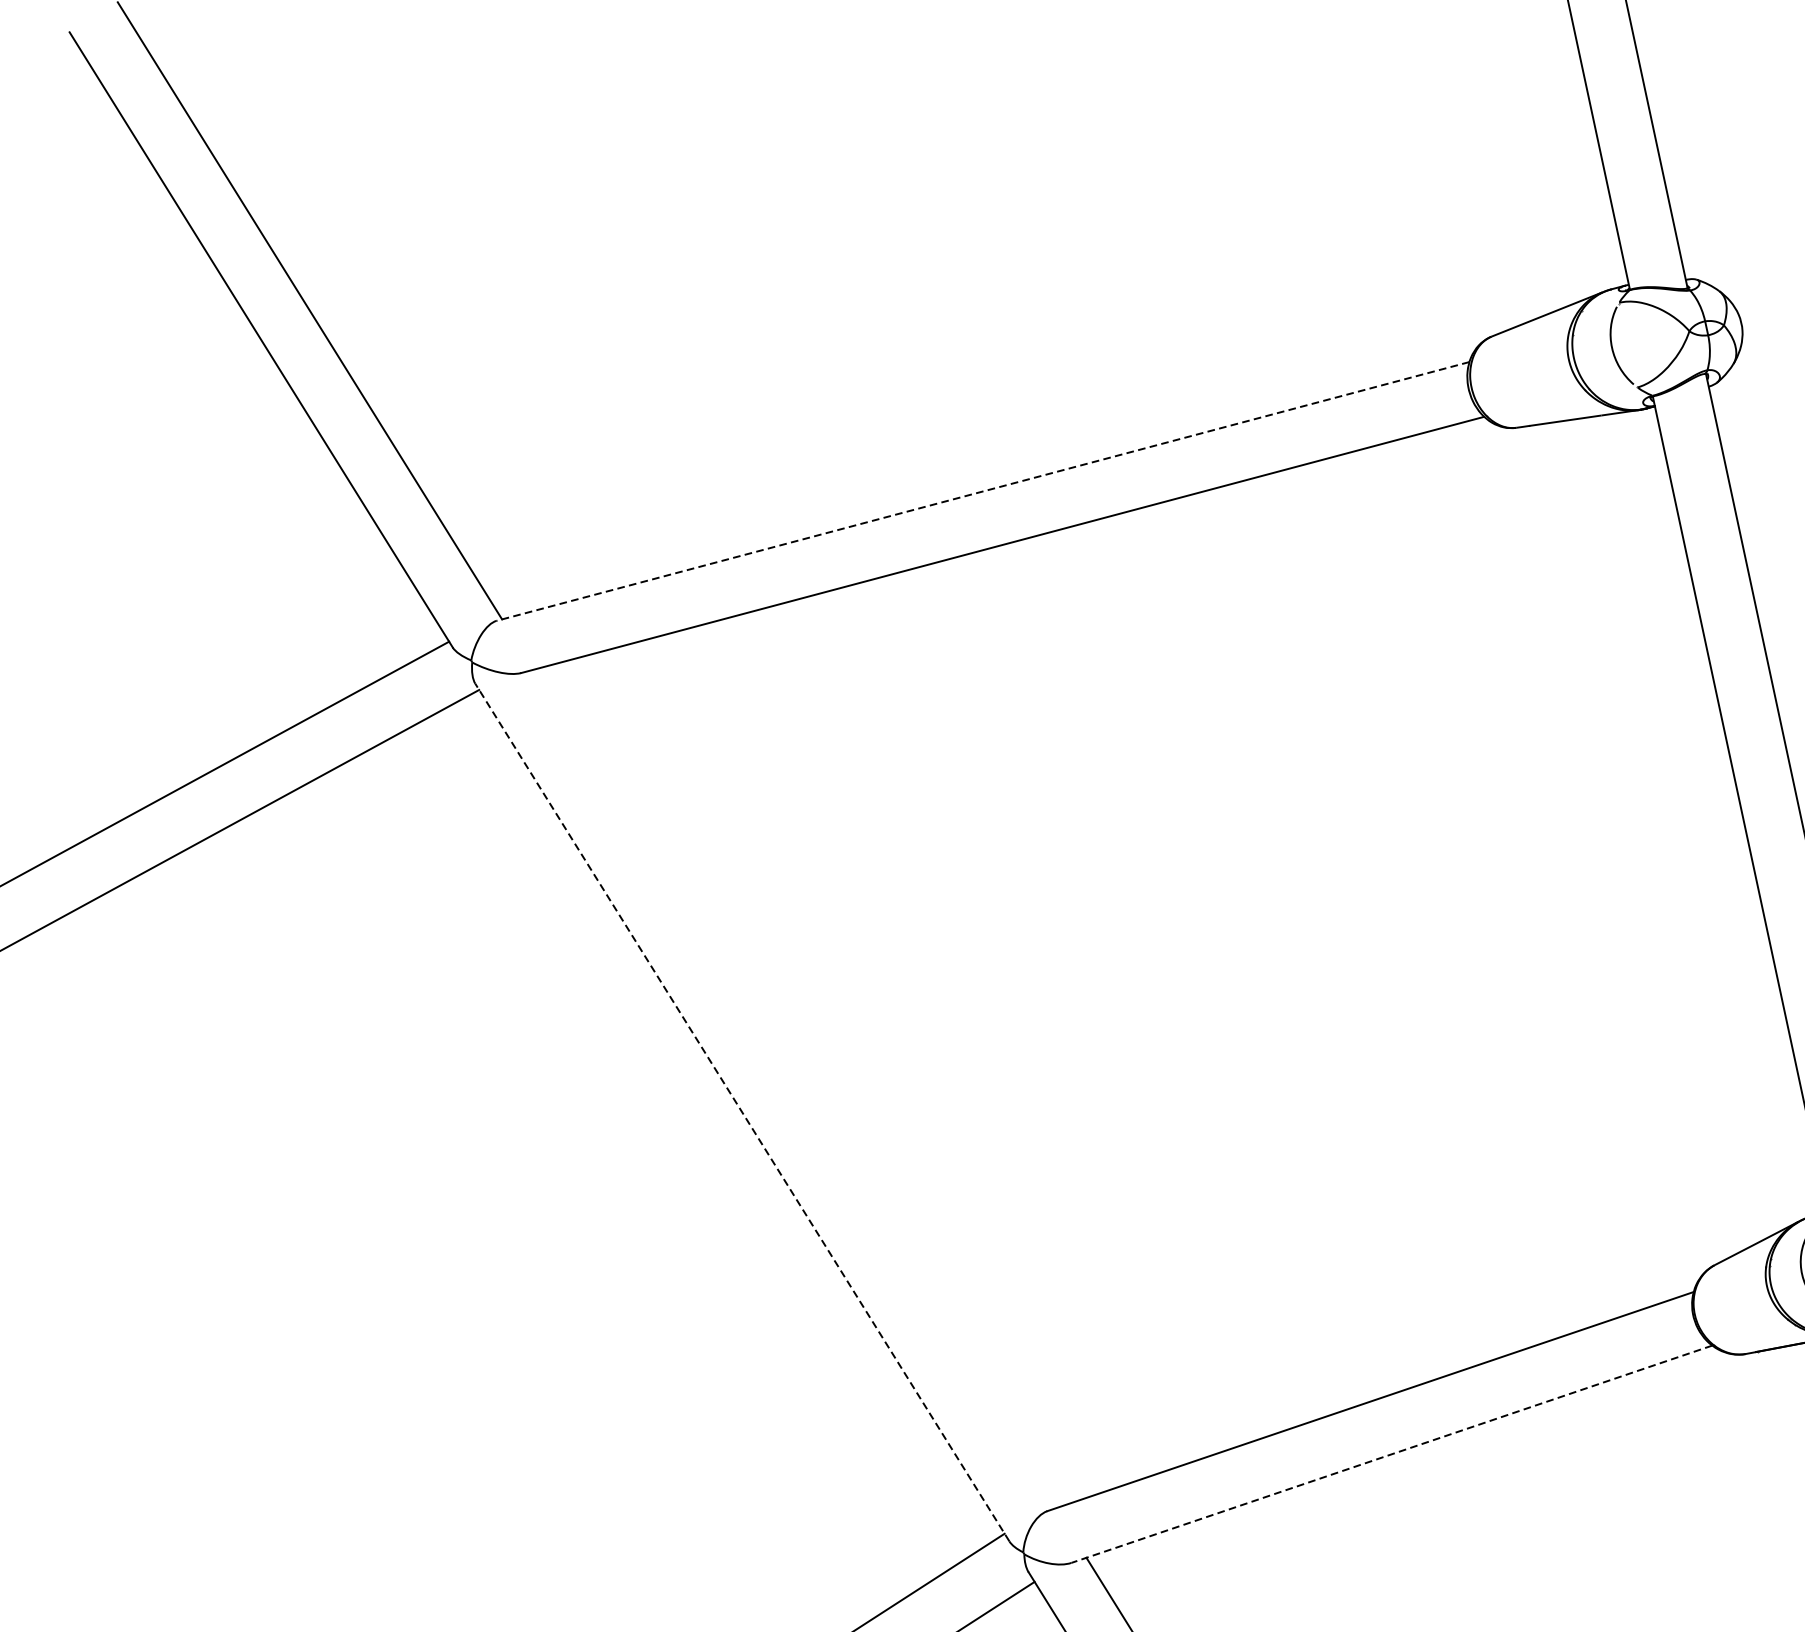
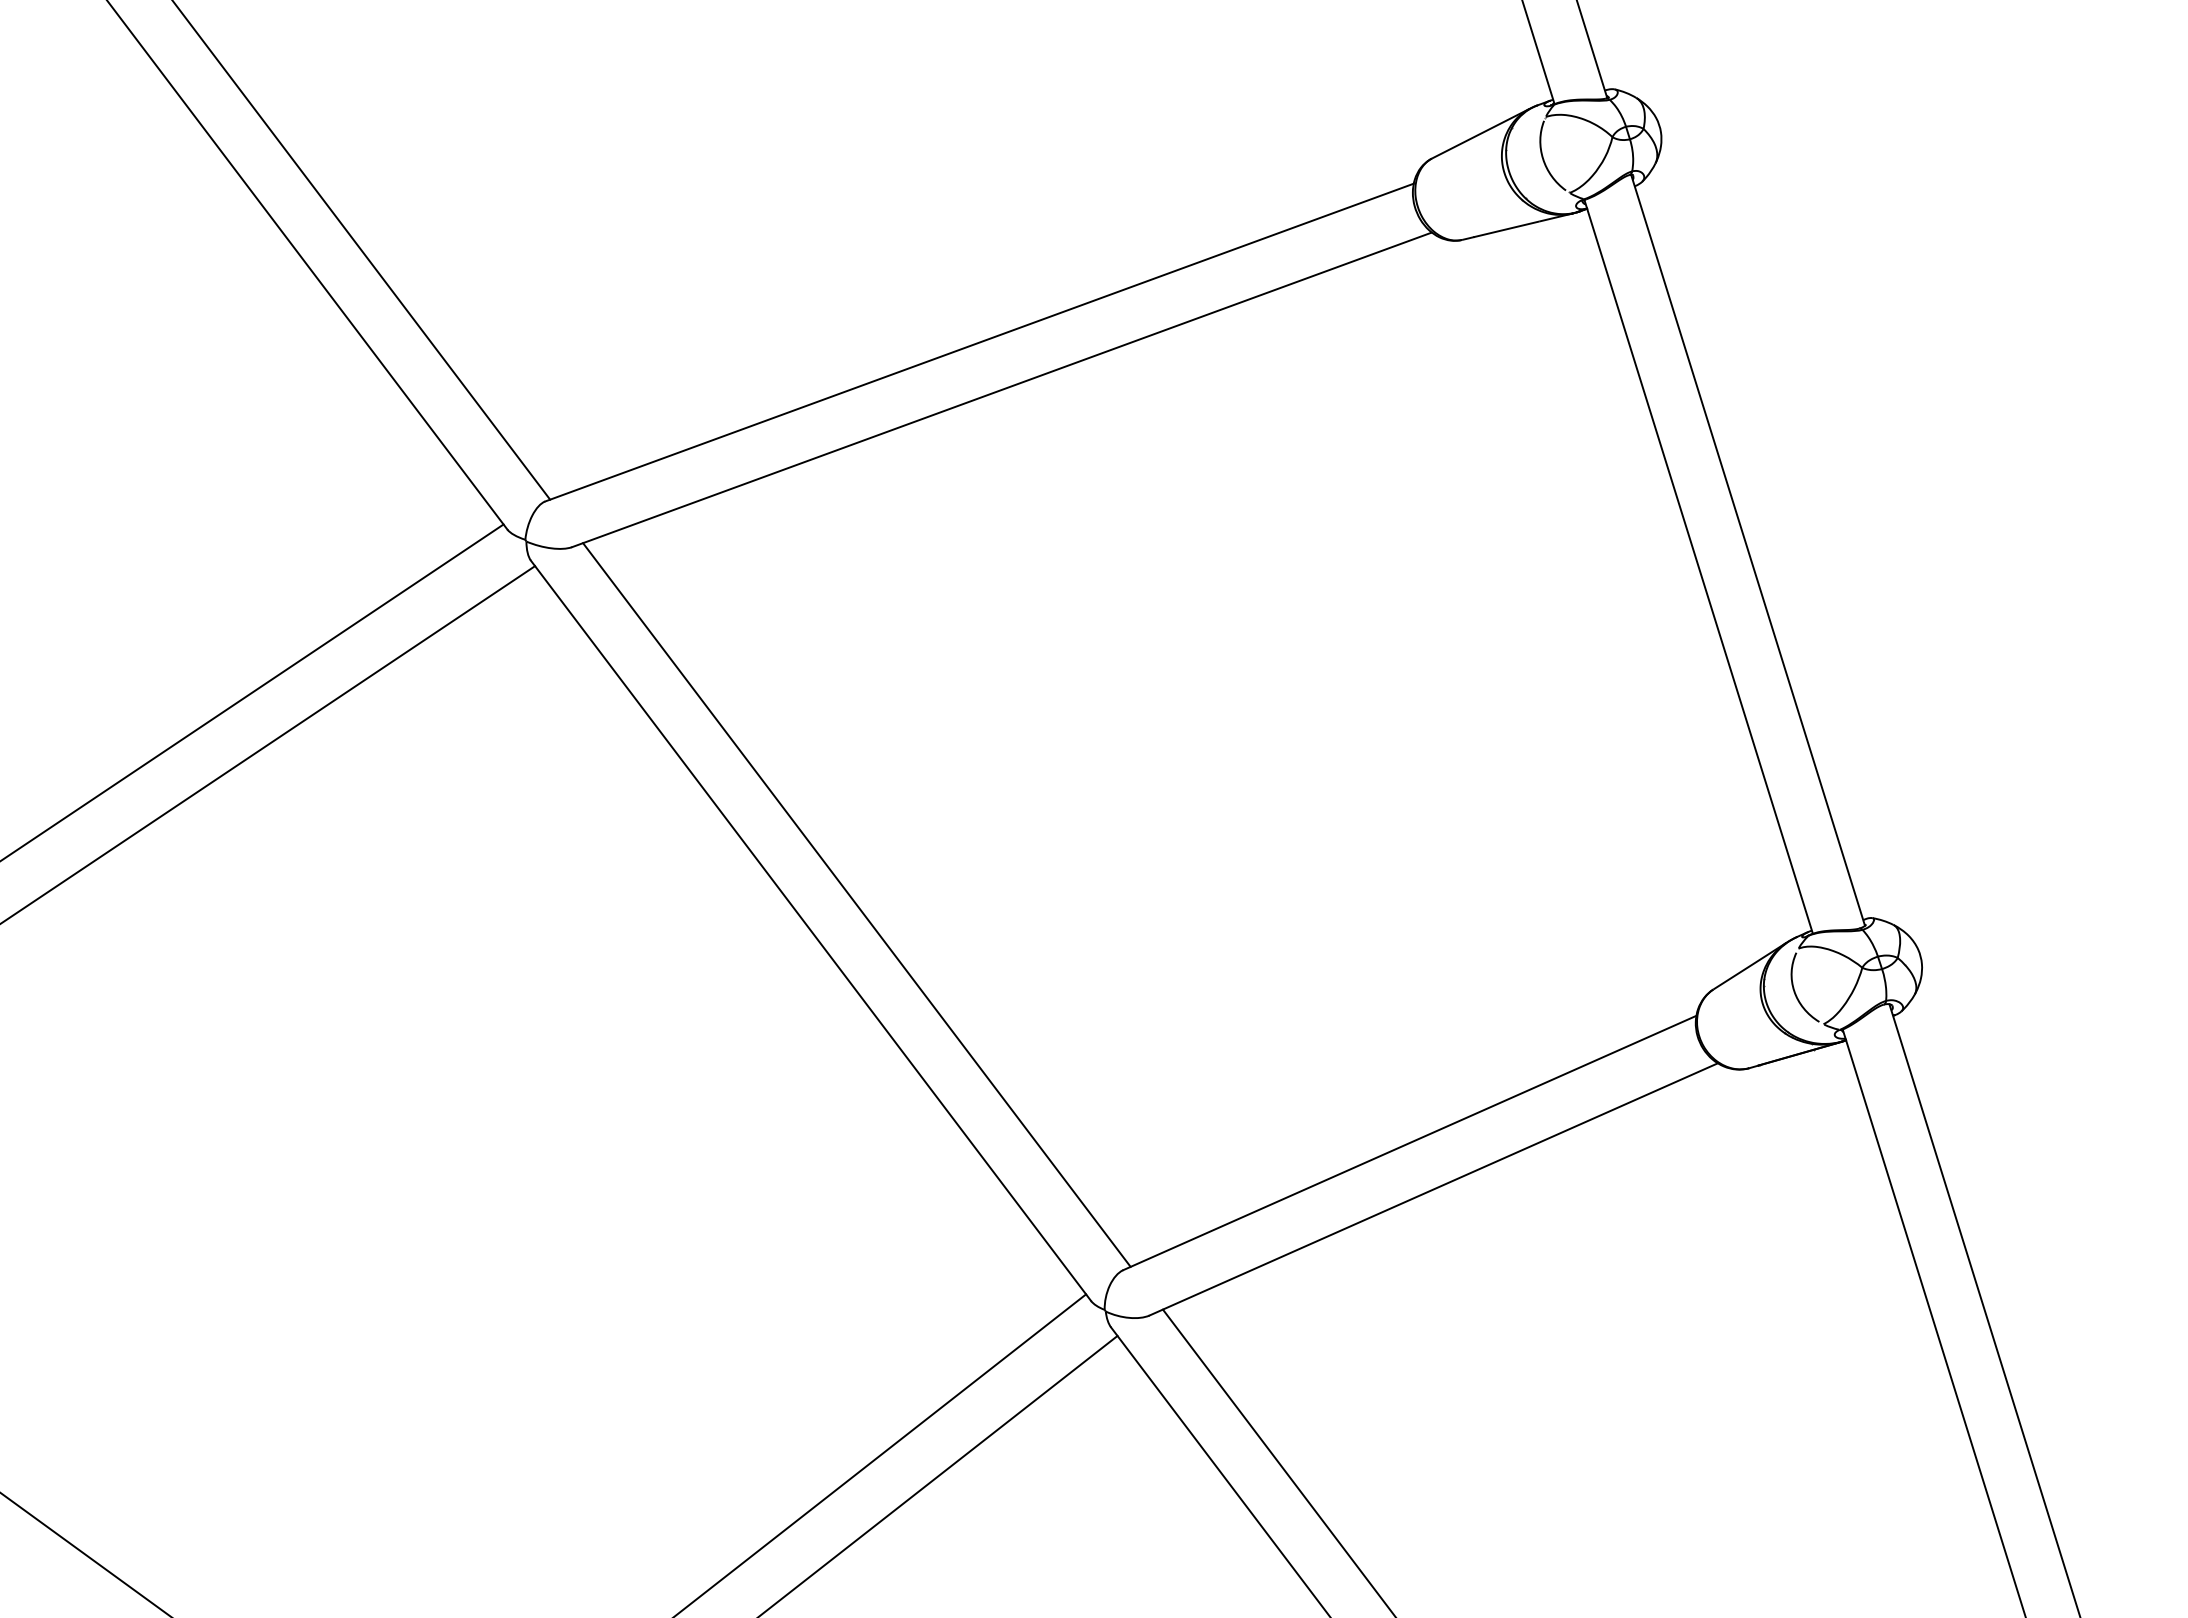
line: (981, 491) -> (978, 342), dashed -> solid
line: (794, 1088) -> (856, 904), added
line: (741, 1112) -> (810, 930), dashed -> solid
line: (1391, 1454) -> (1433, 1189), dashed -> solid

